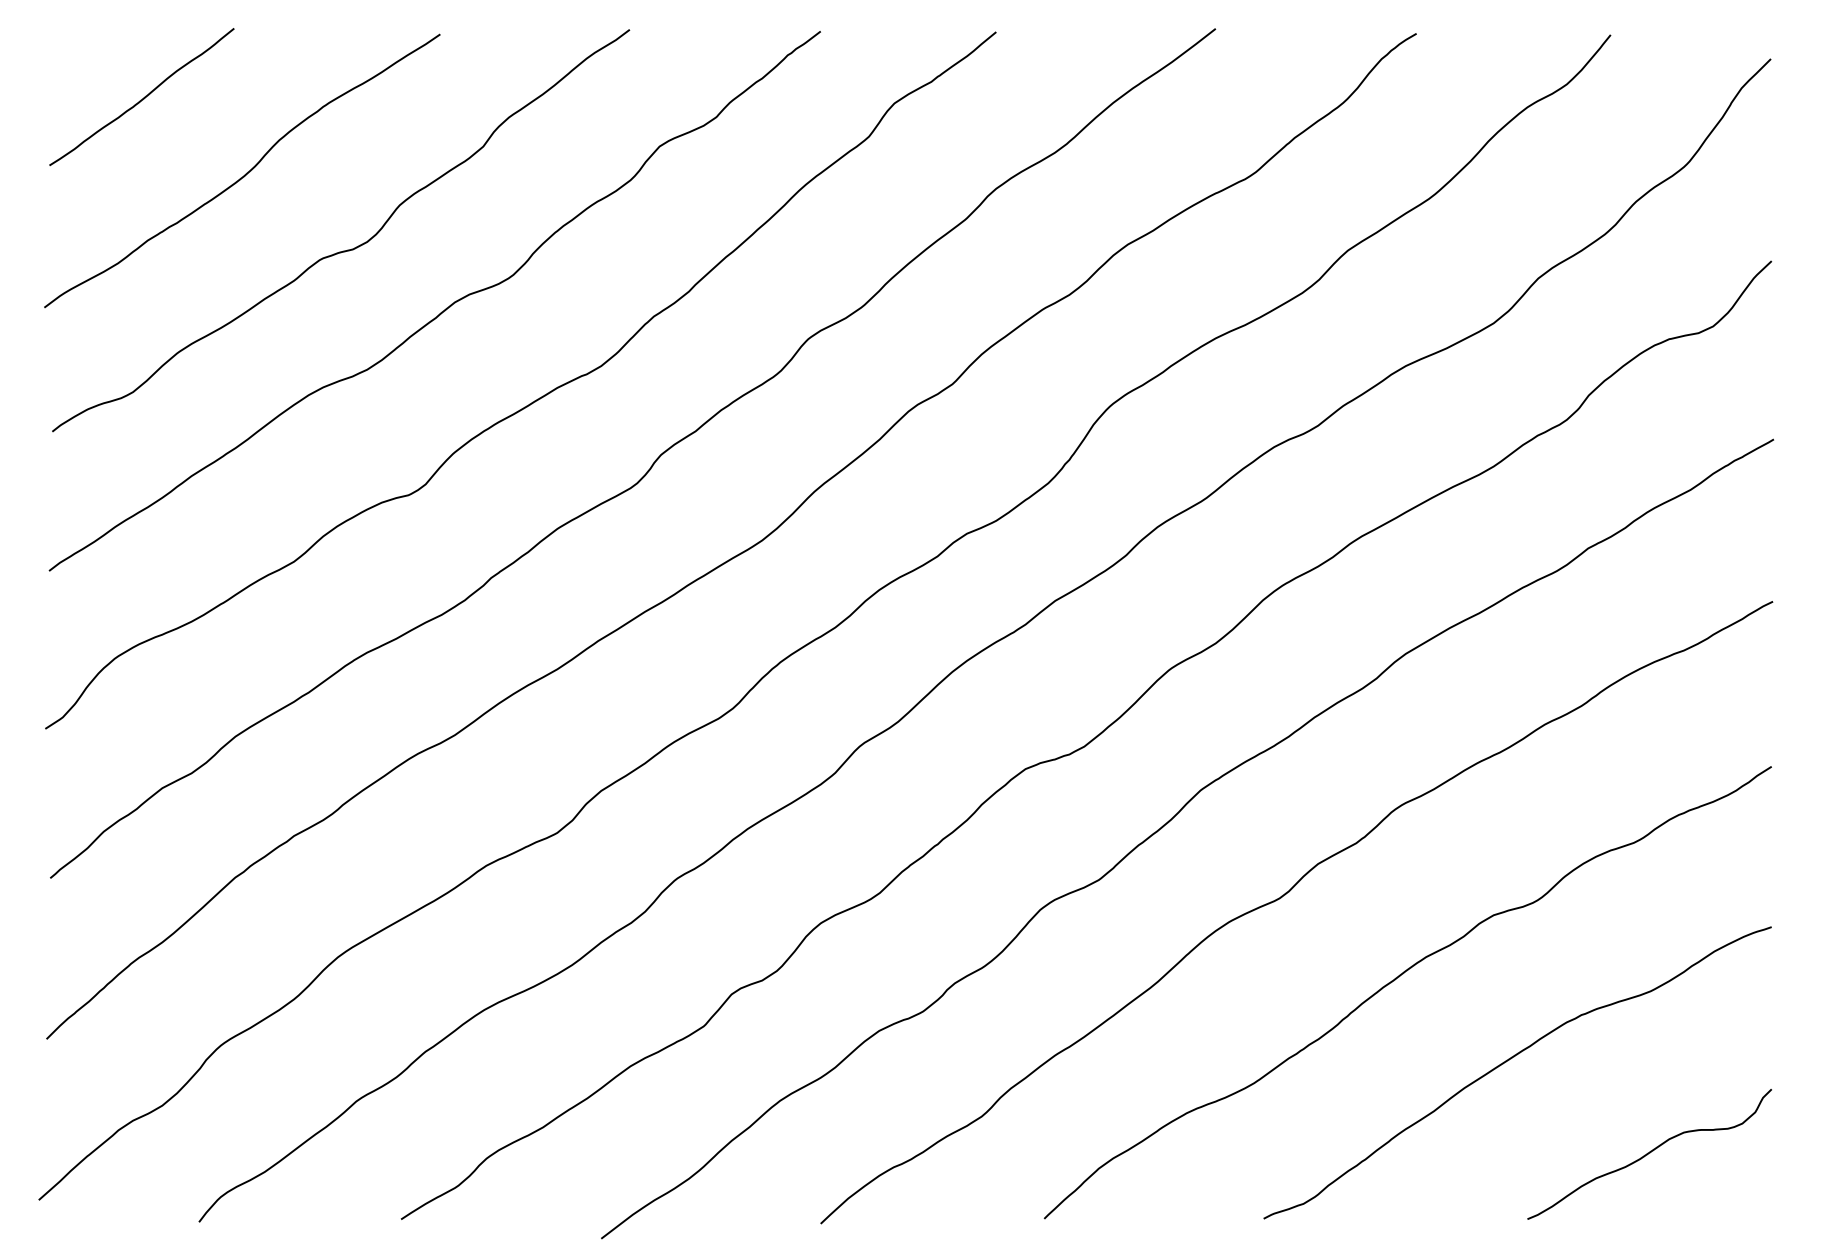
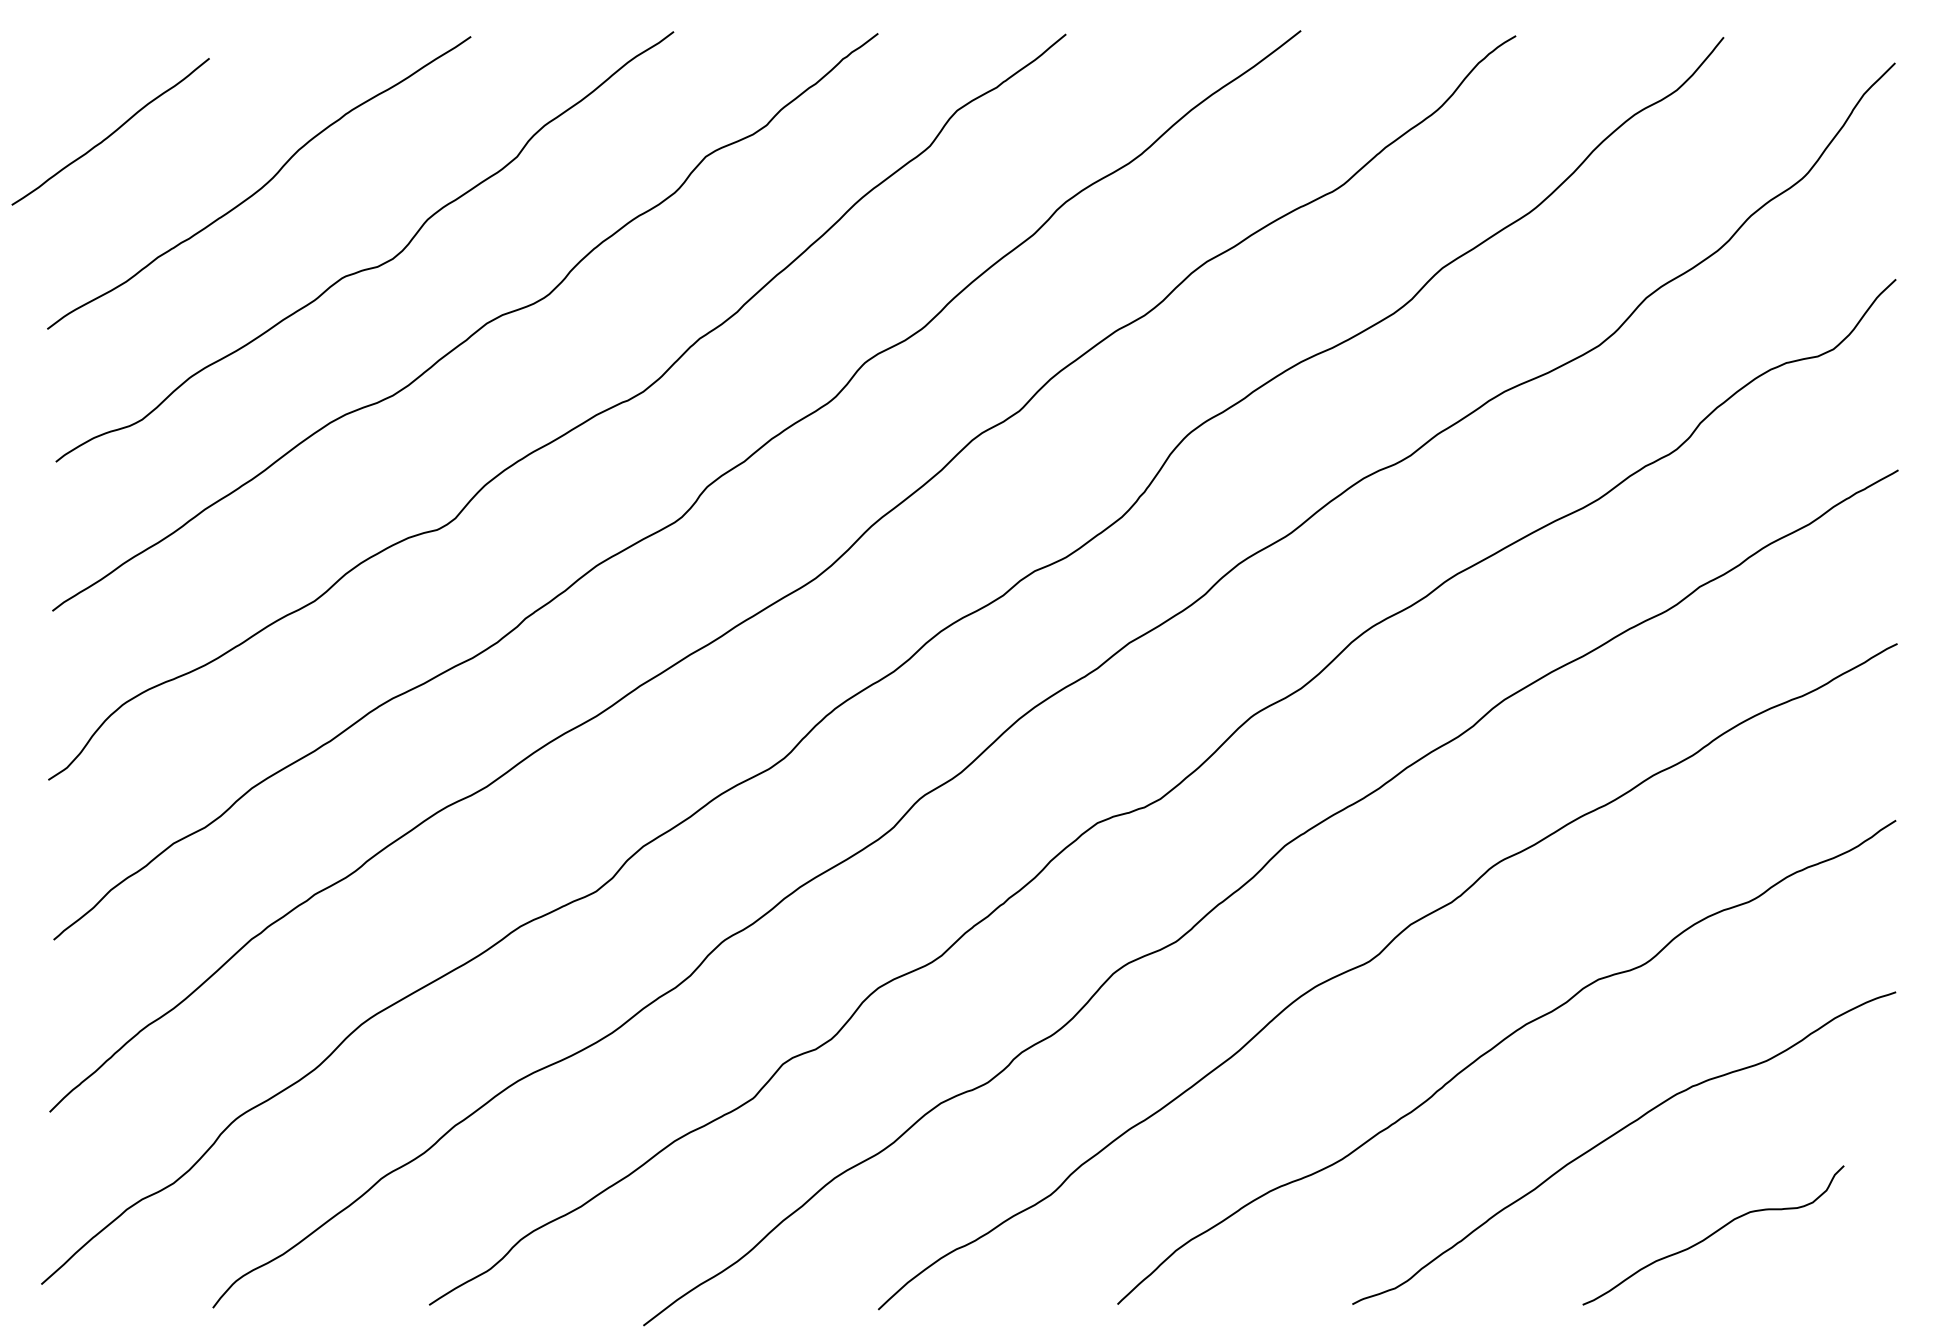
curve: (143, 97) -> (112, 132), moved
curve: (1649, 1153) -> (1713, 1234), moved

